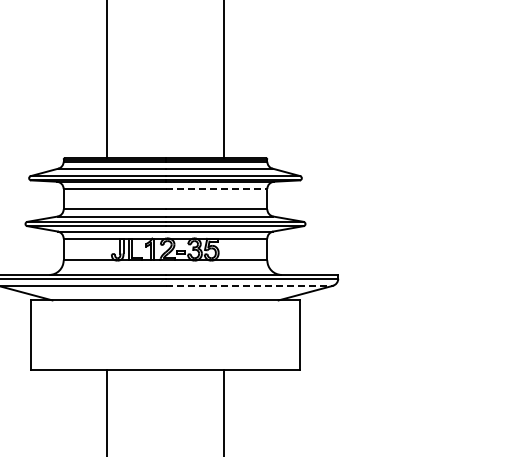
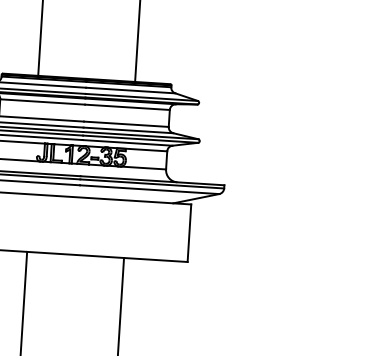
line: (216, 188) -> (127, 106), dashed -> solid
line: (249, 285) -> (149, 189), dashed -> solid

